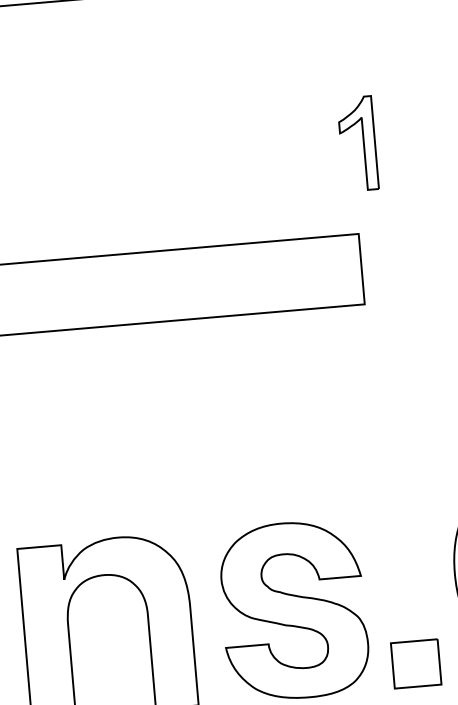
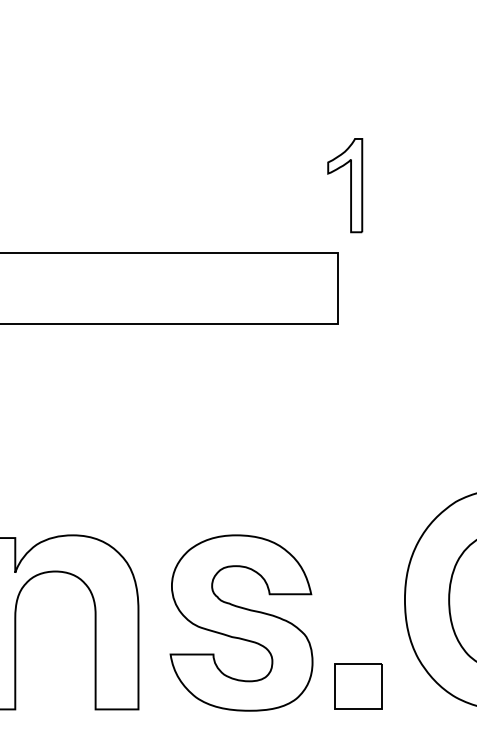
part: (358, 143) -> (345, 185), moved

